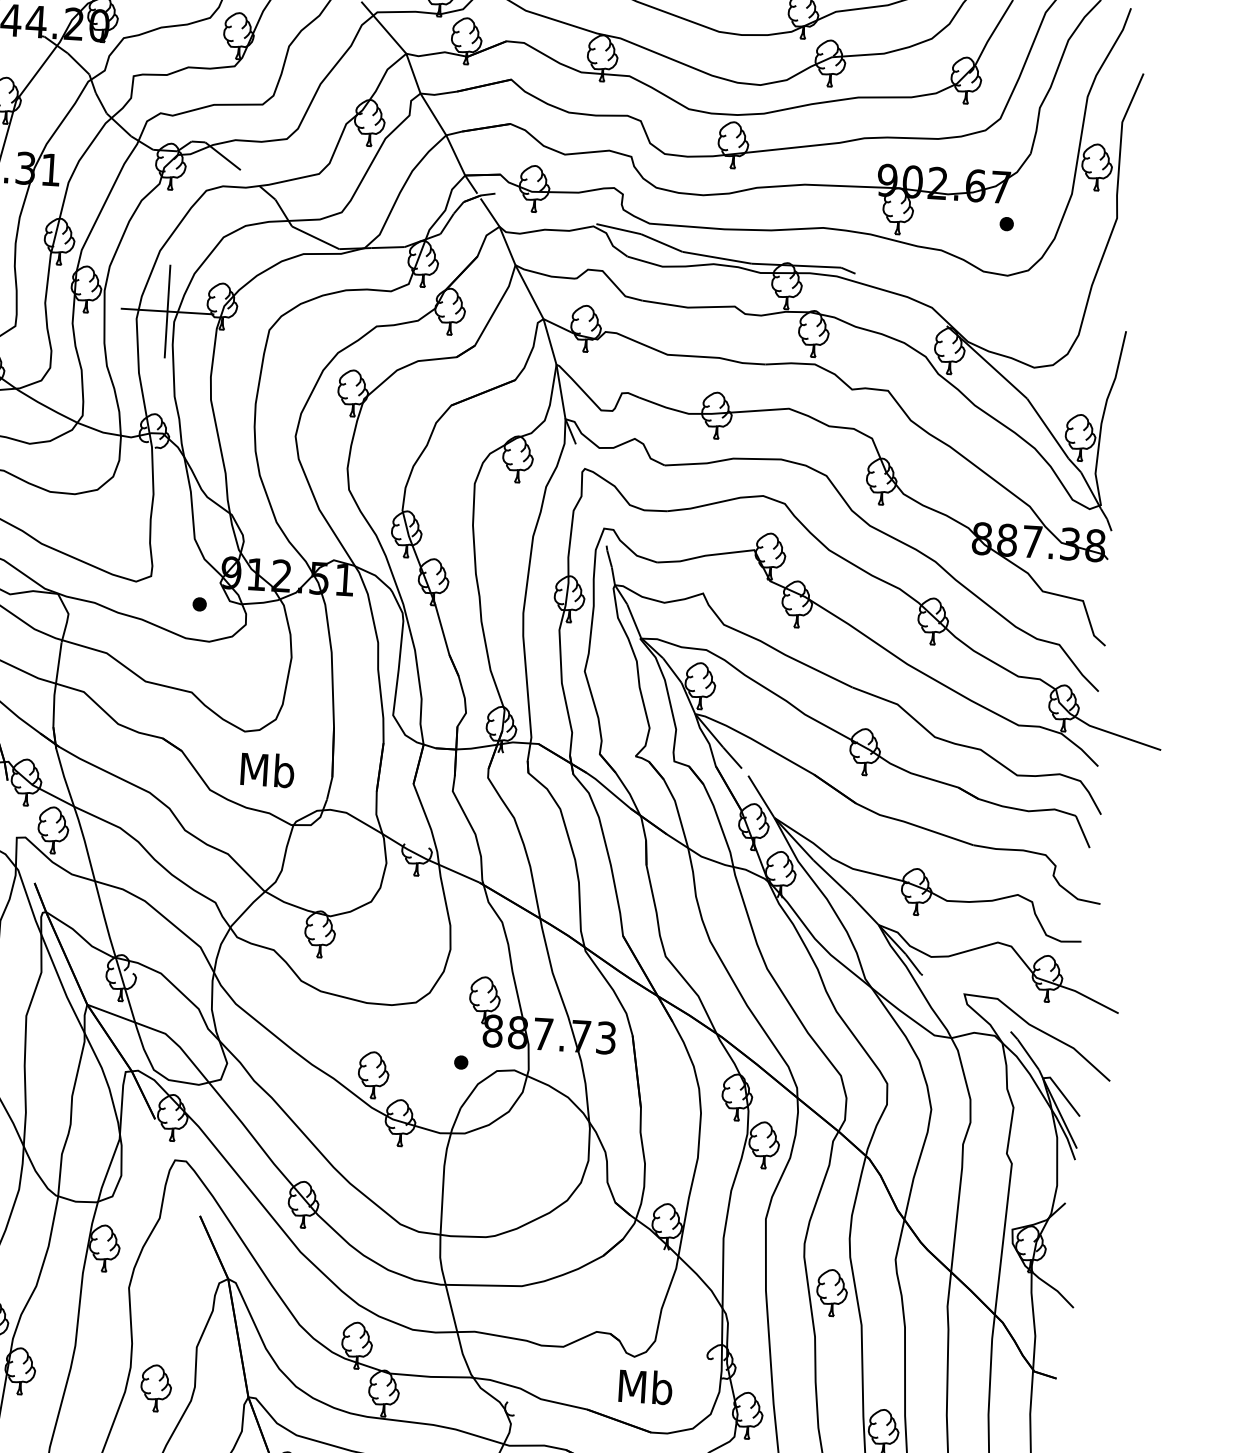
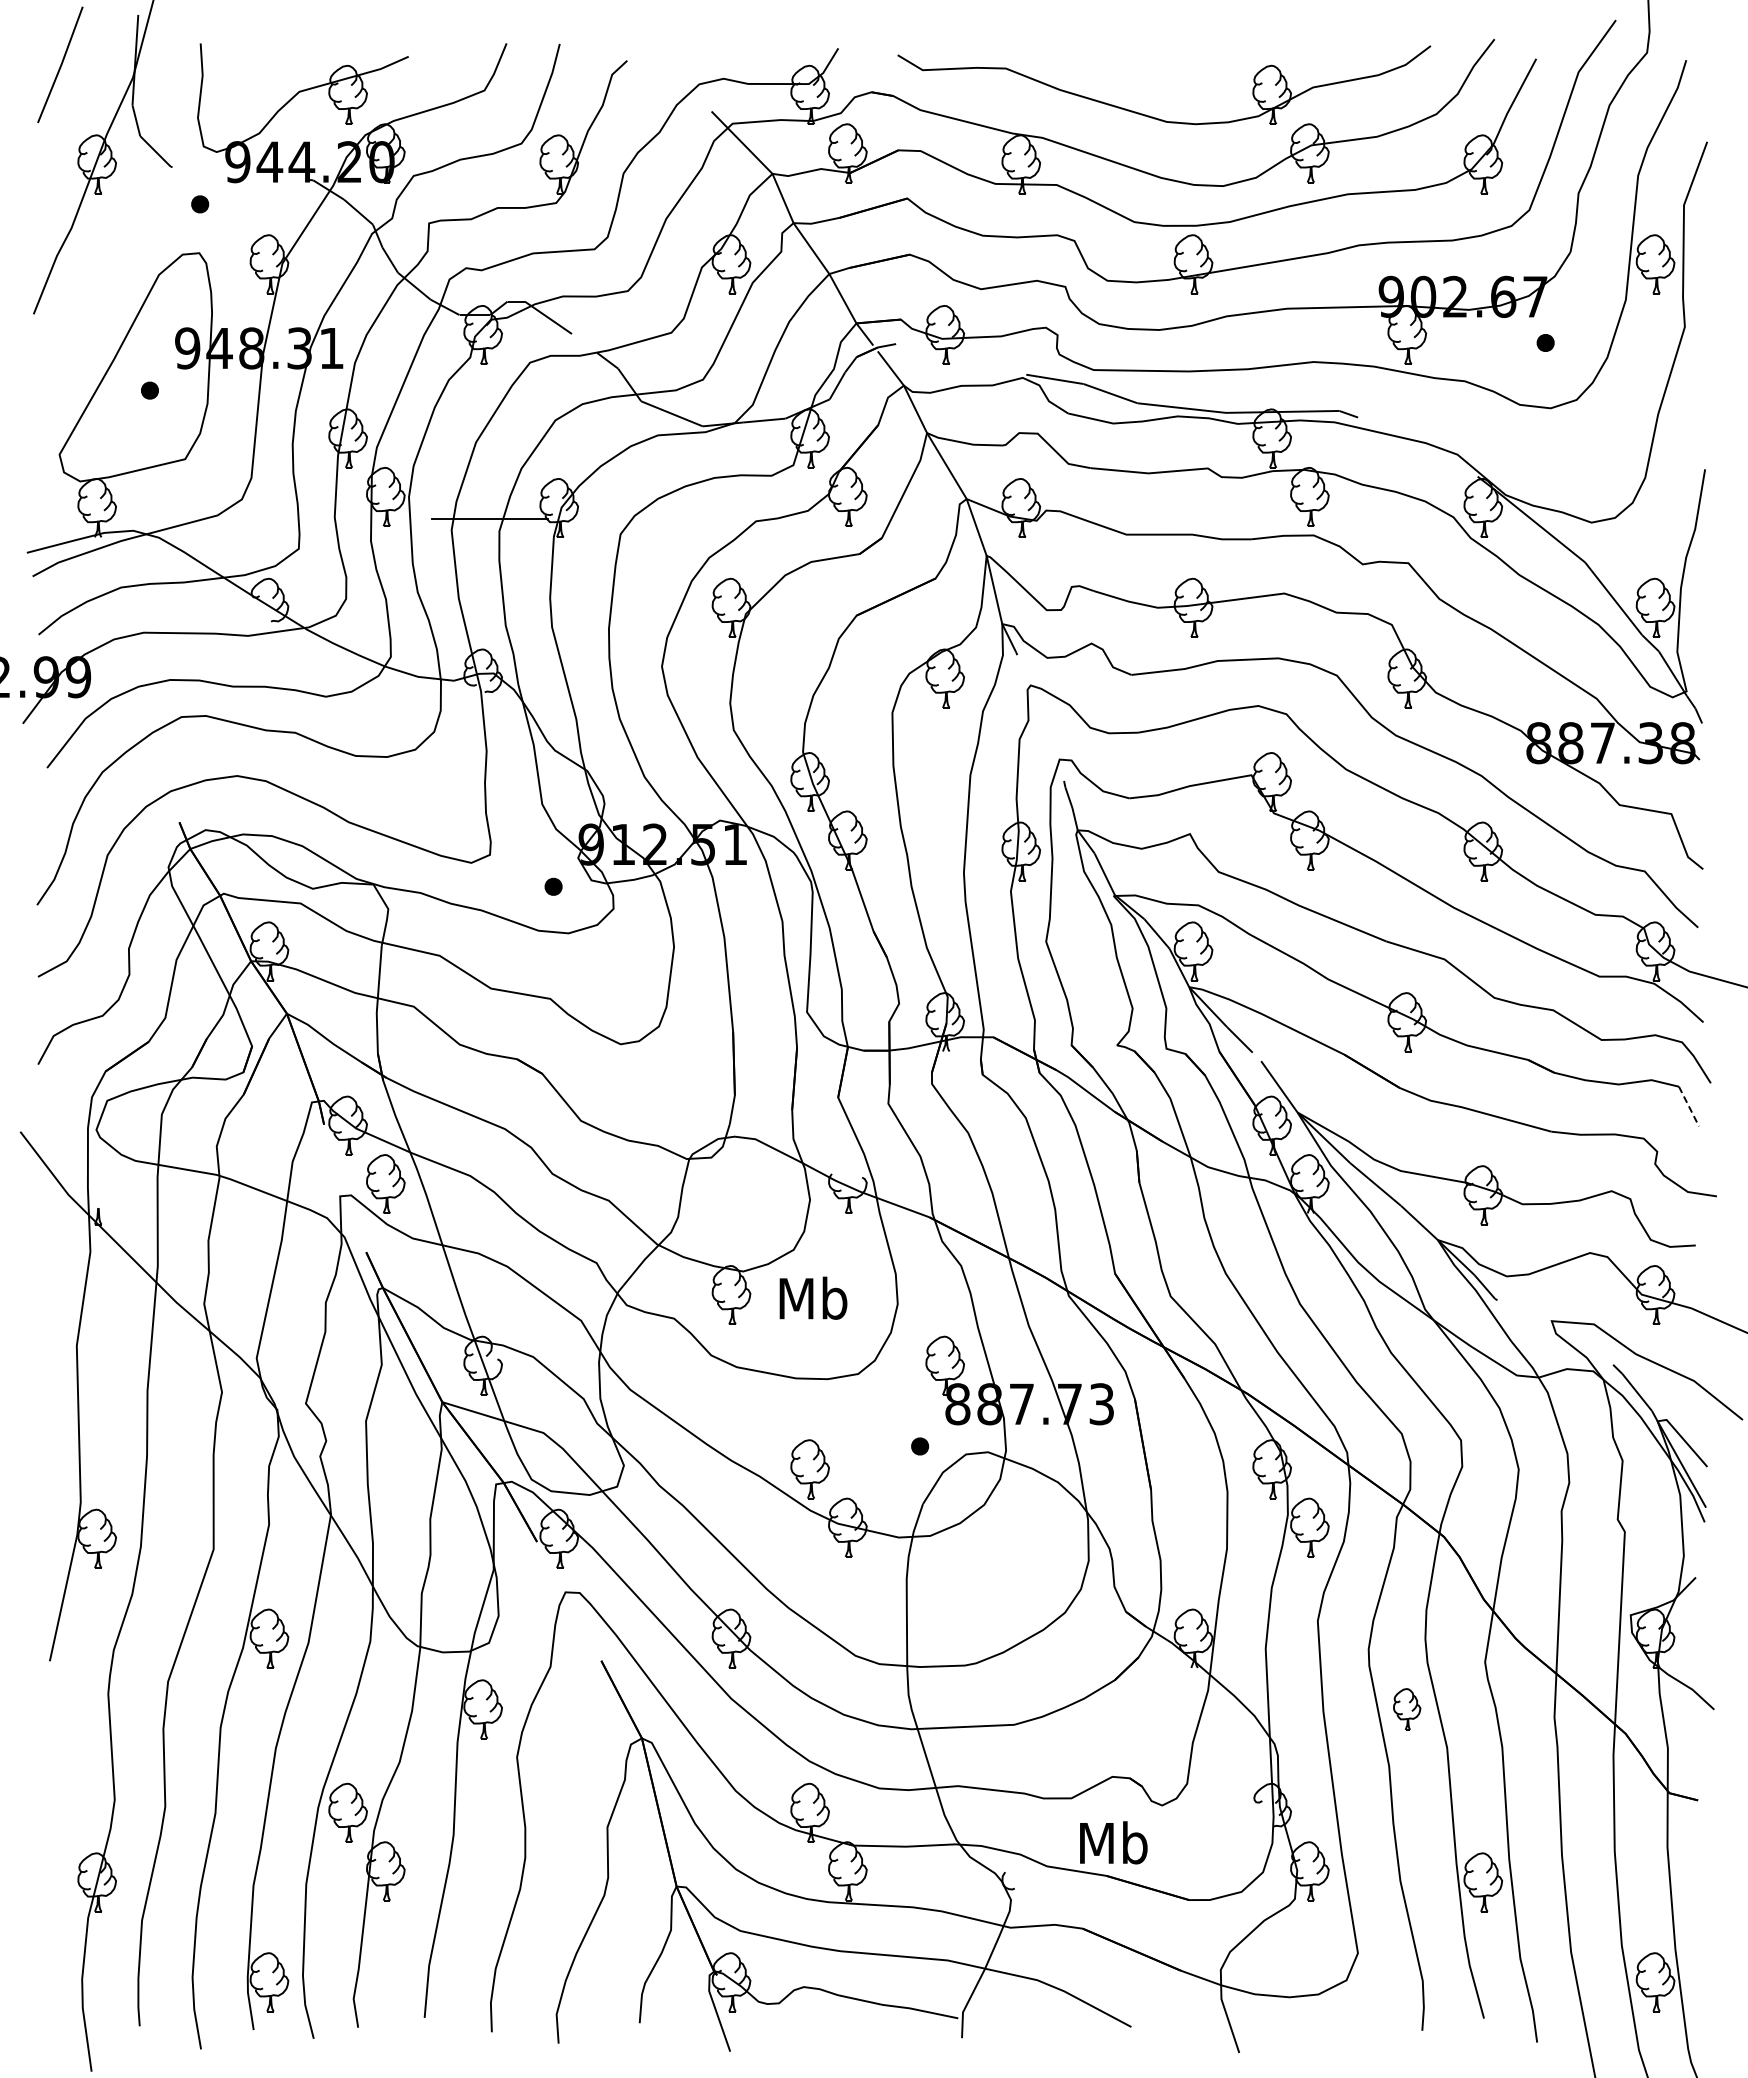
line: (167, 311) -> (490, 518), removed
text: (267, 769) -> (813, 1297), moved
line: (1083, 832) -> (1689, 1106), solid -> dashed
part: (831, 1293) -> (1406, 1709), size x0.7
text: (645, 1386) -> (1113, 1842), moved
part: (155, 1388) -> (558, 1882), removed

